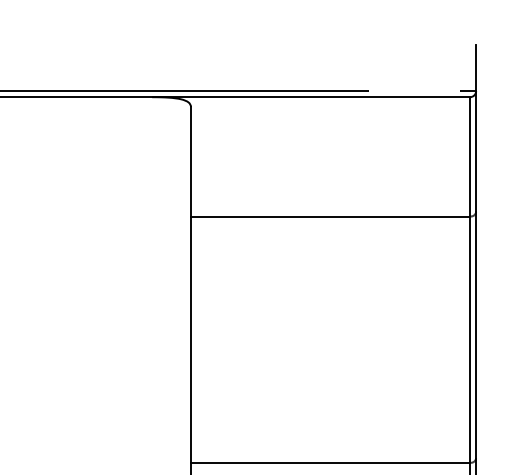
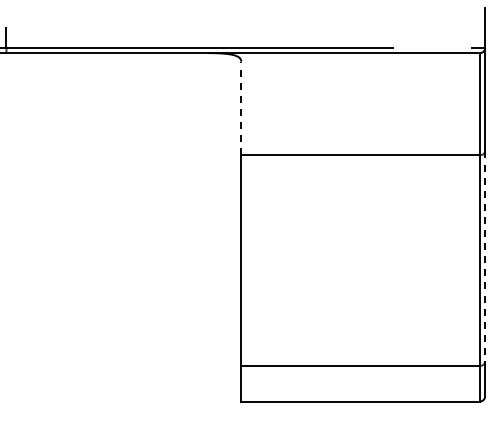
line: (191, 161) -> (241, 108), solid -> dashed
line: (476, 336) -> (485, 257), solid -> dashed

